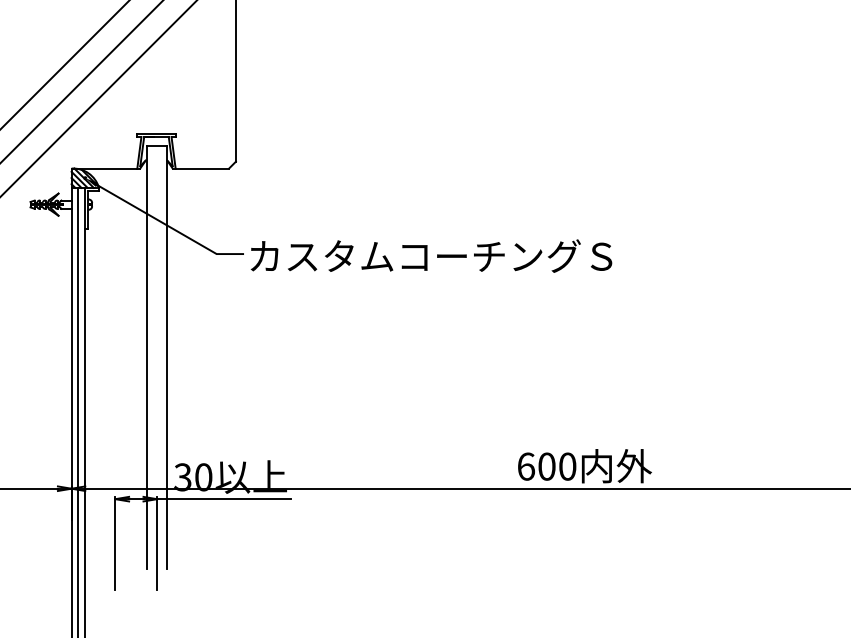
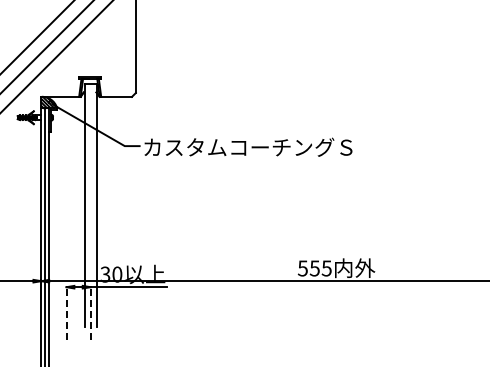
text: (546, 466) -> (314, 268), 600 -> 555
line: (115, 543) -> (66, 312), solid -> dashed
line: (157, 543) -> (90, 312), solid -> dashed

